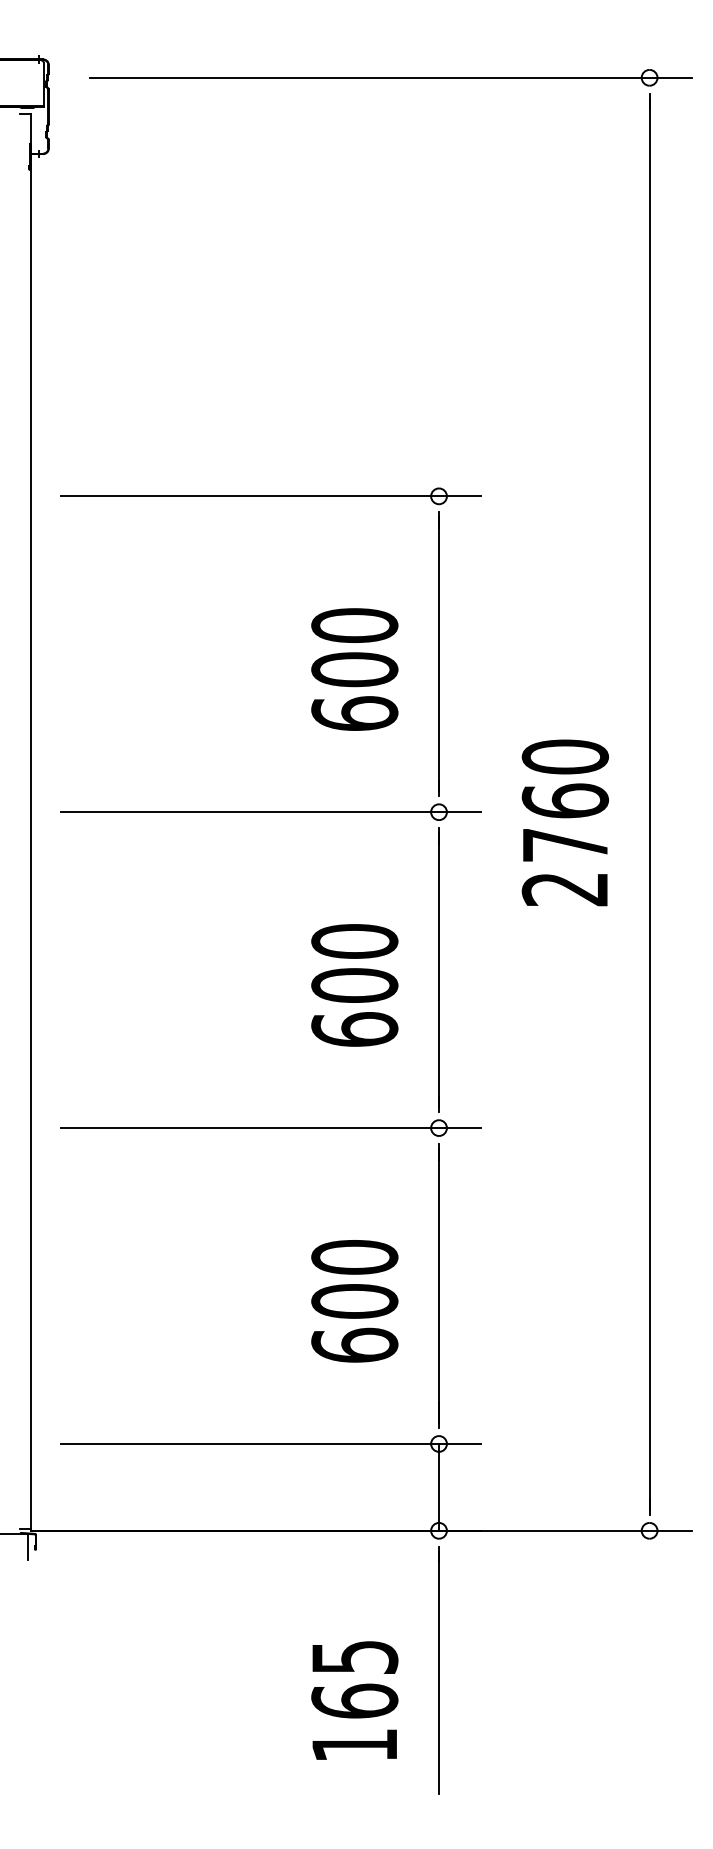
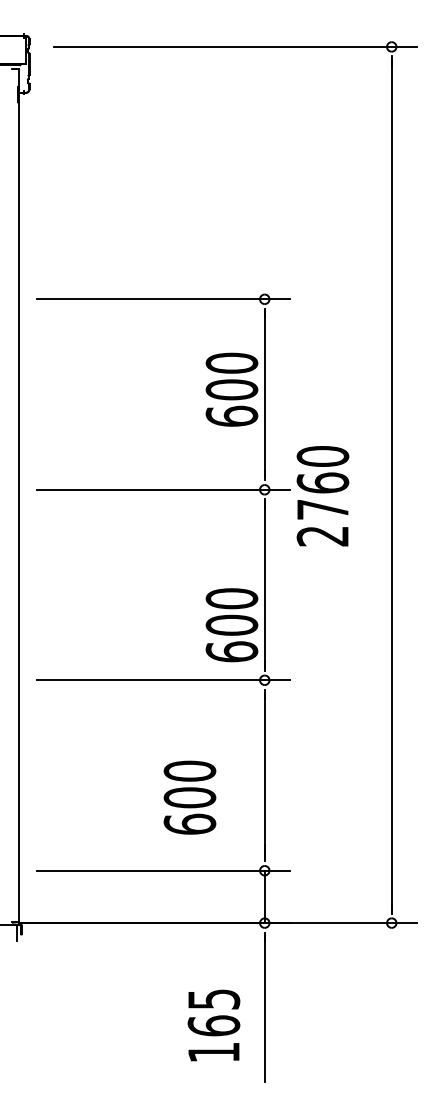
text: (354, 669) -> (231, 389), moved
text: (564, 823) -> (322, 496), moved
text: (354, 985) -> (231, 625), moved
text: (354, 1300) -> (189, 797), moved

